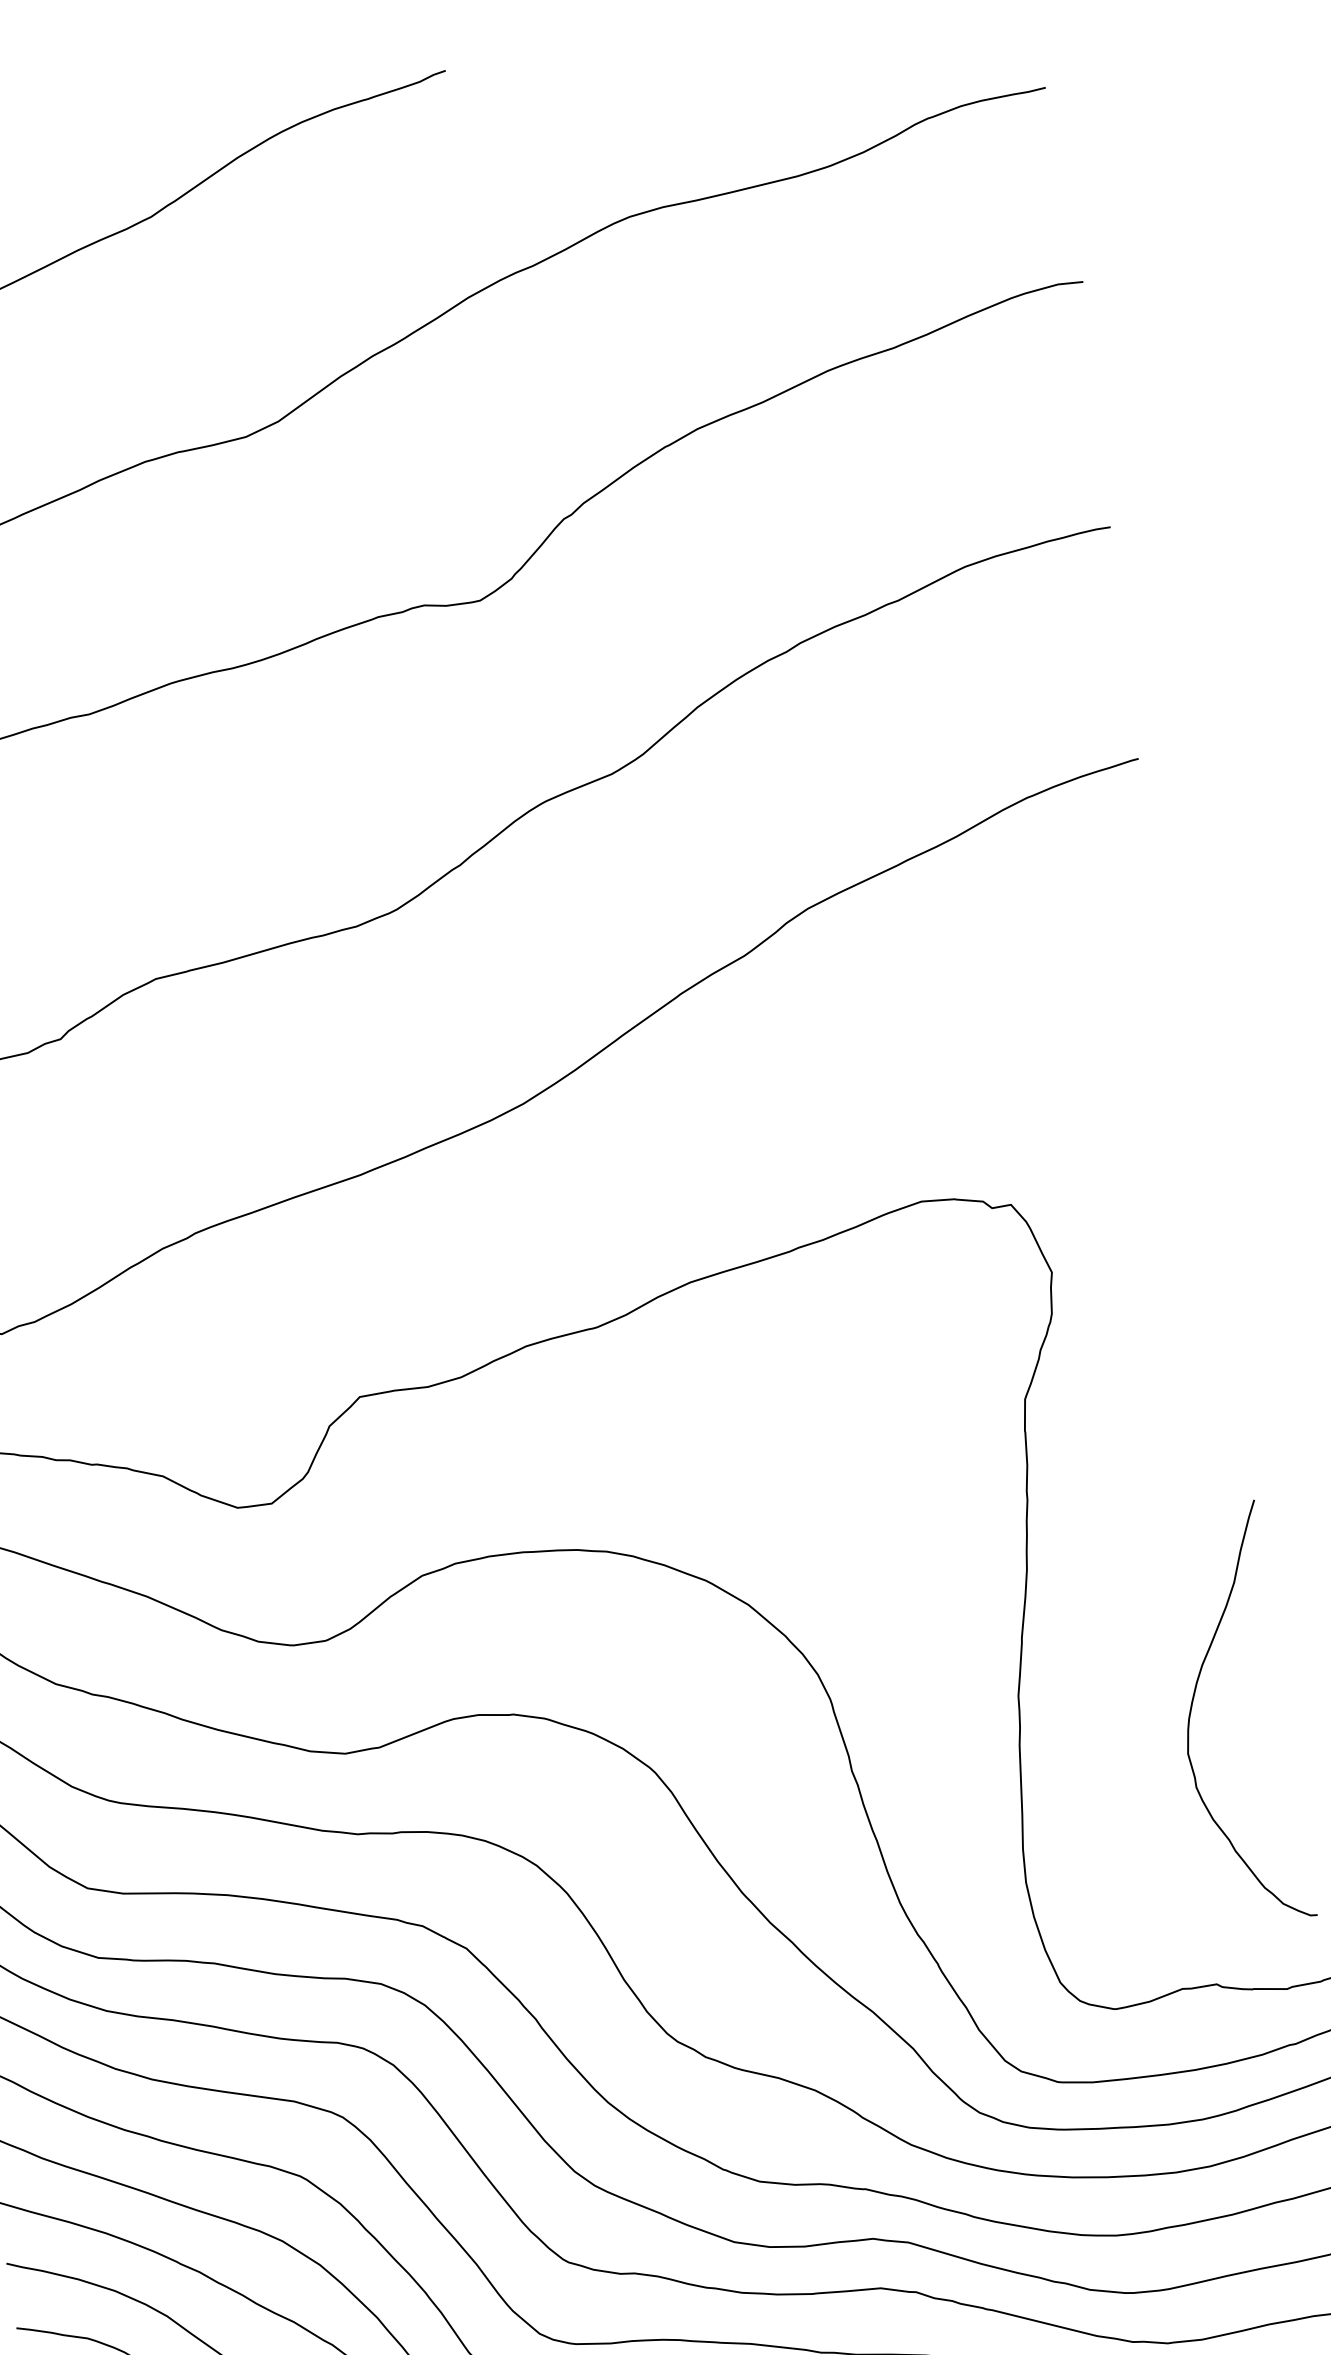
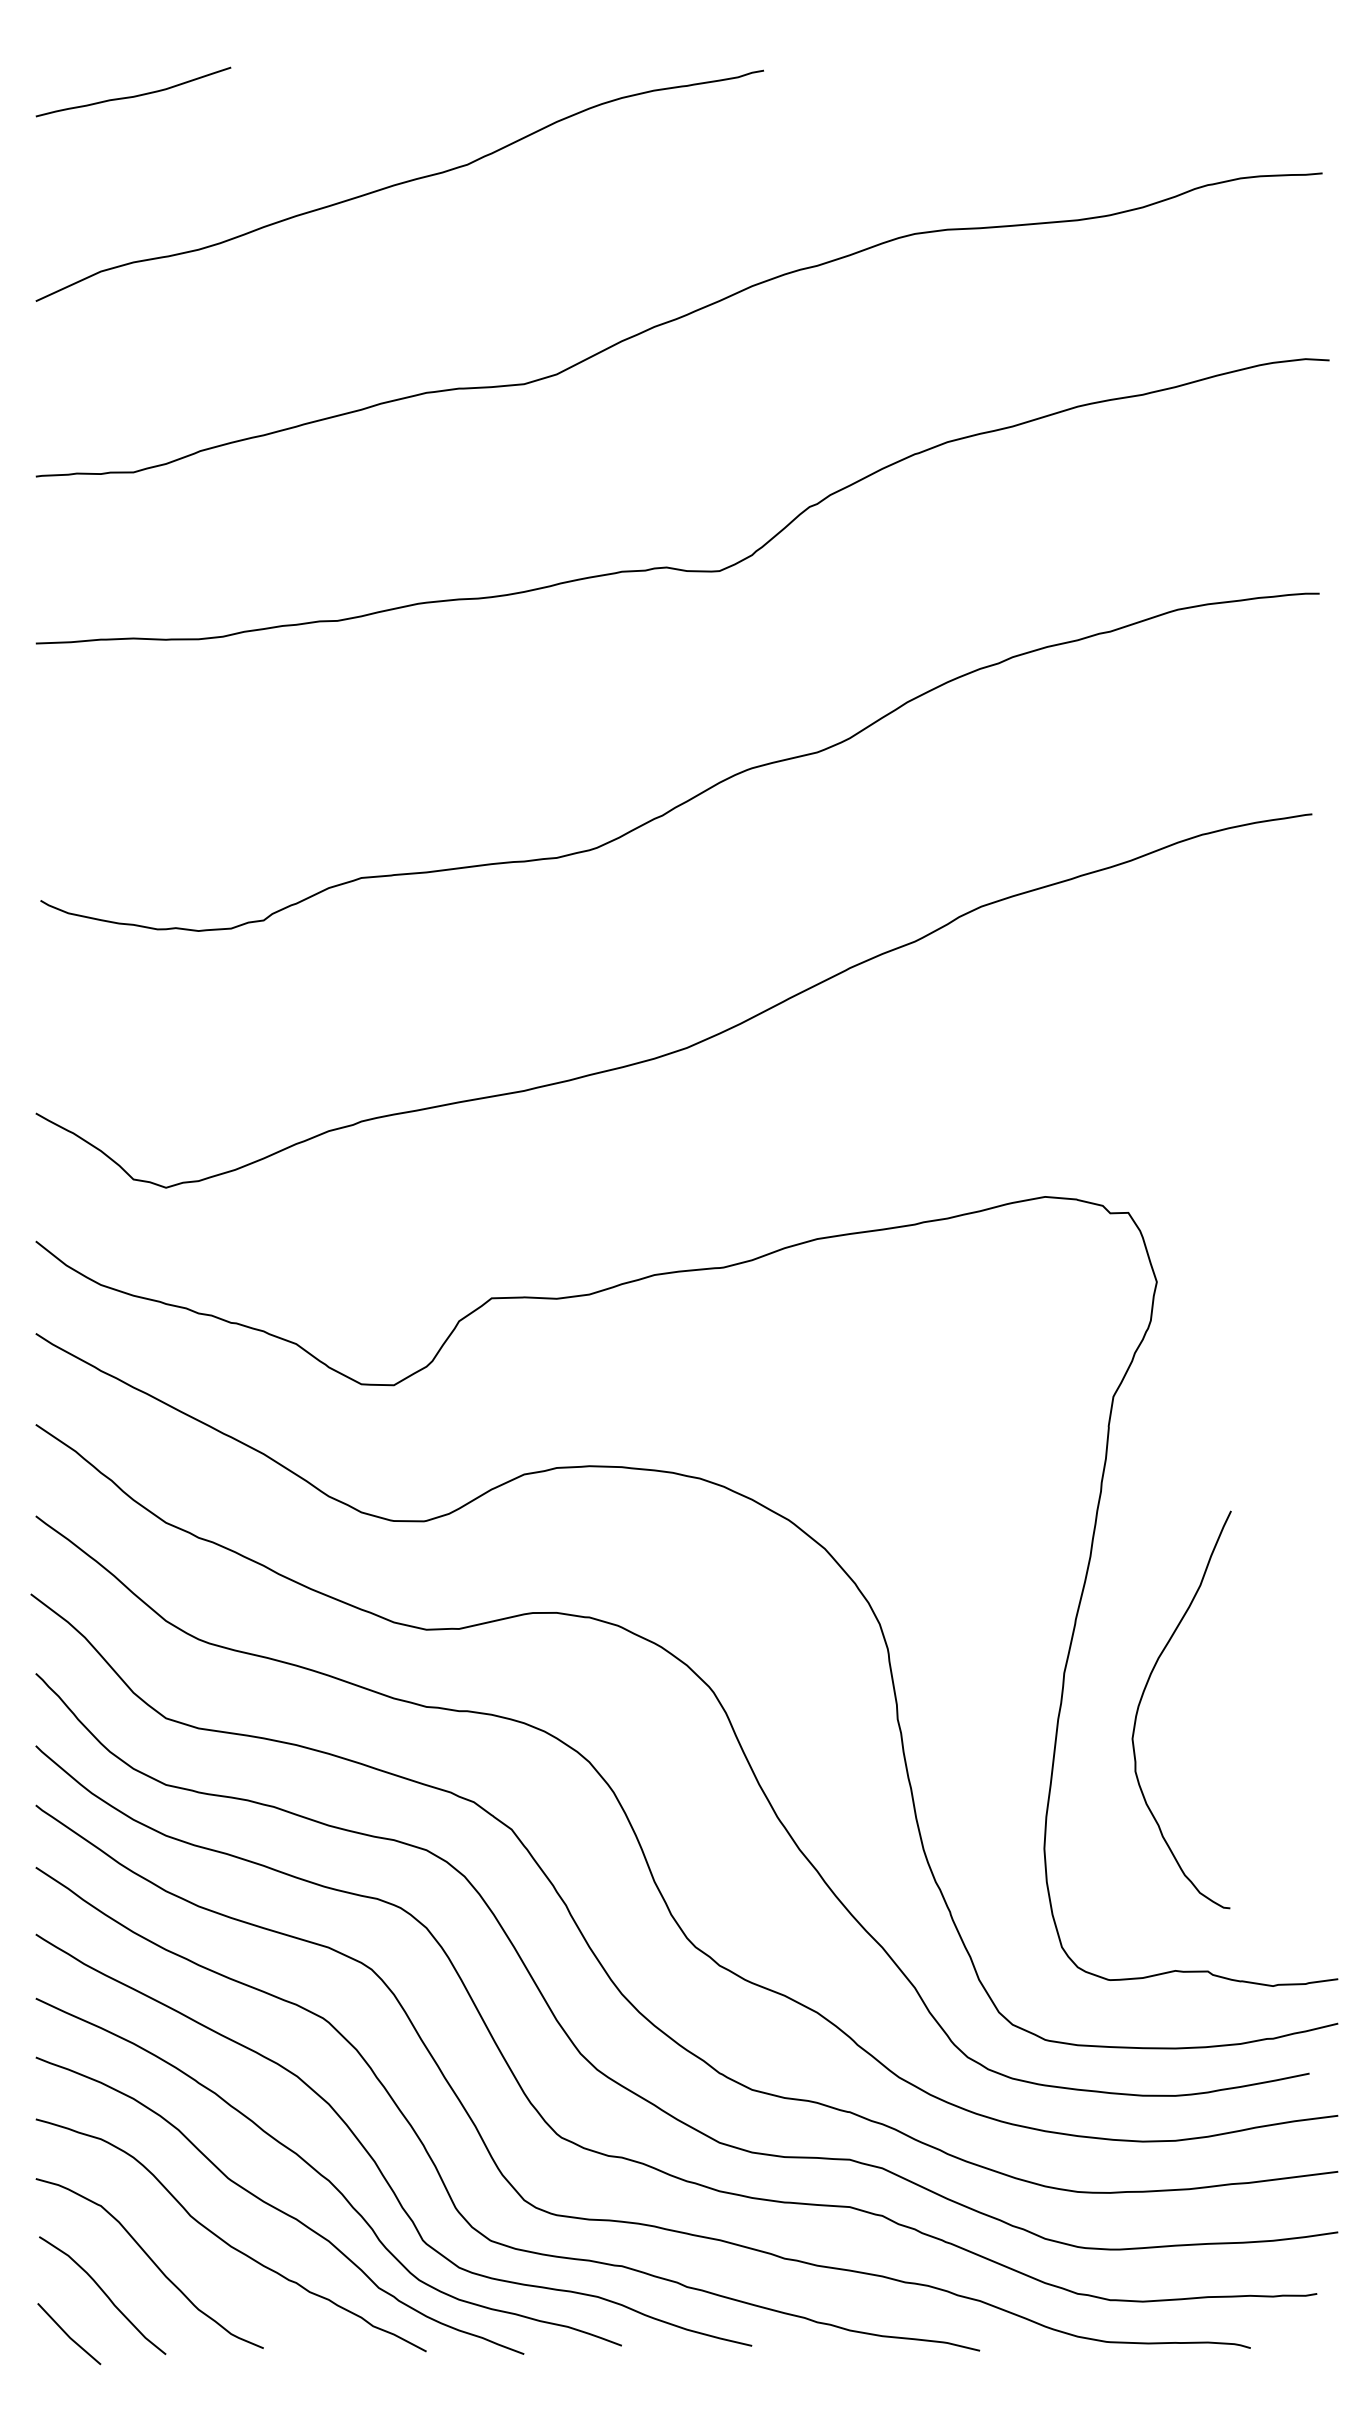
curve: (1192, 1706) -> (1143, 1695), moved

